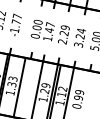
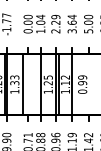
text: (49, 27) -> (40, 19), 1.47 -> 1.04
text: (79, 36) -> (71, 22), 3.24 -> 3.64
text: (45, 85) -> (47, 77), 1.29 -> 1.25

